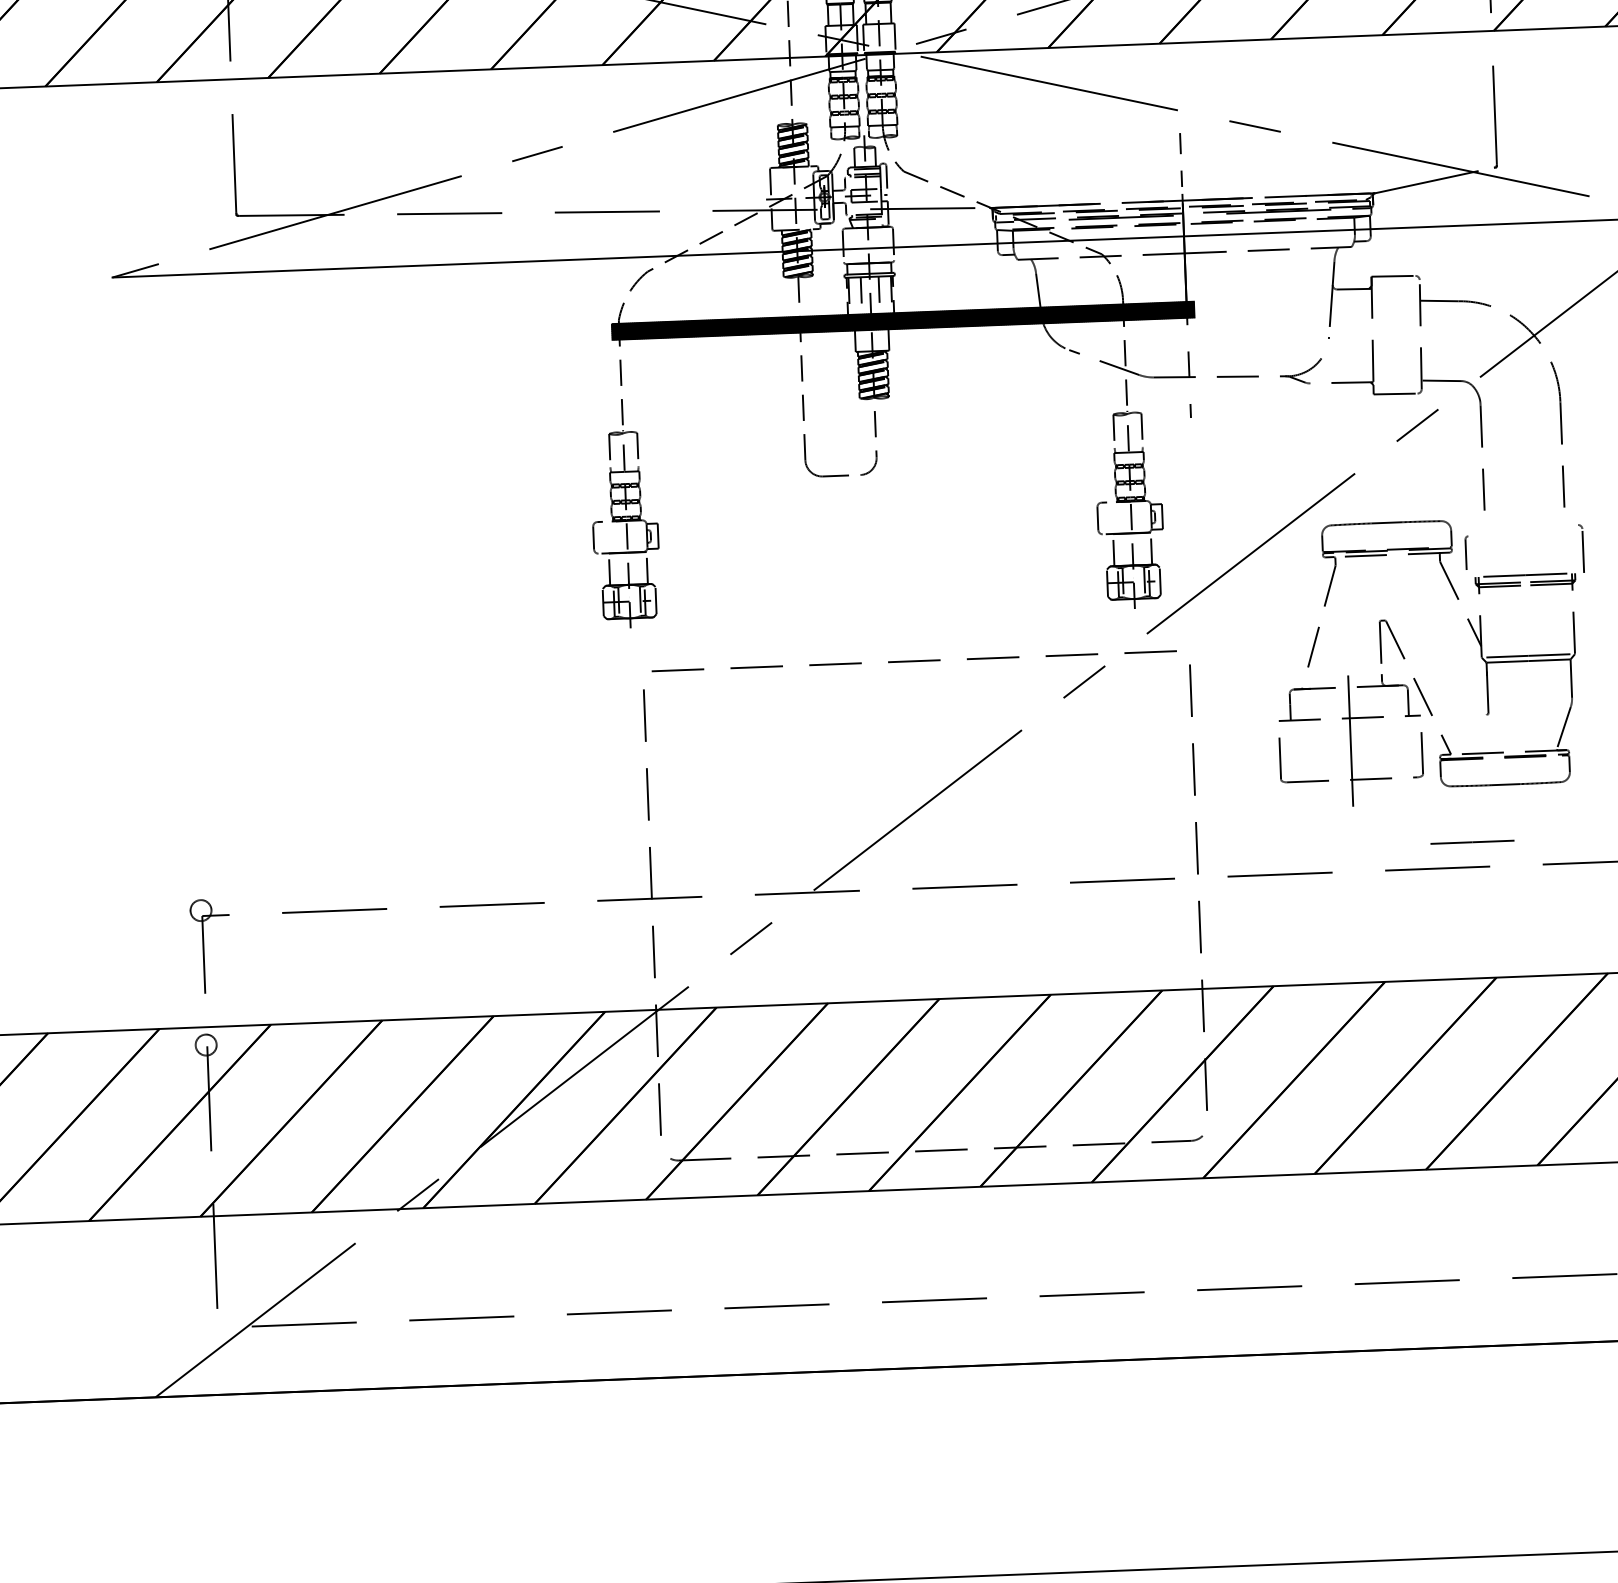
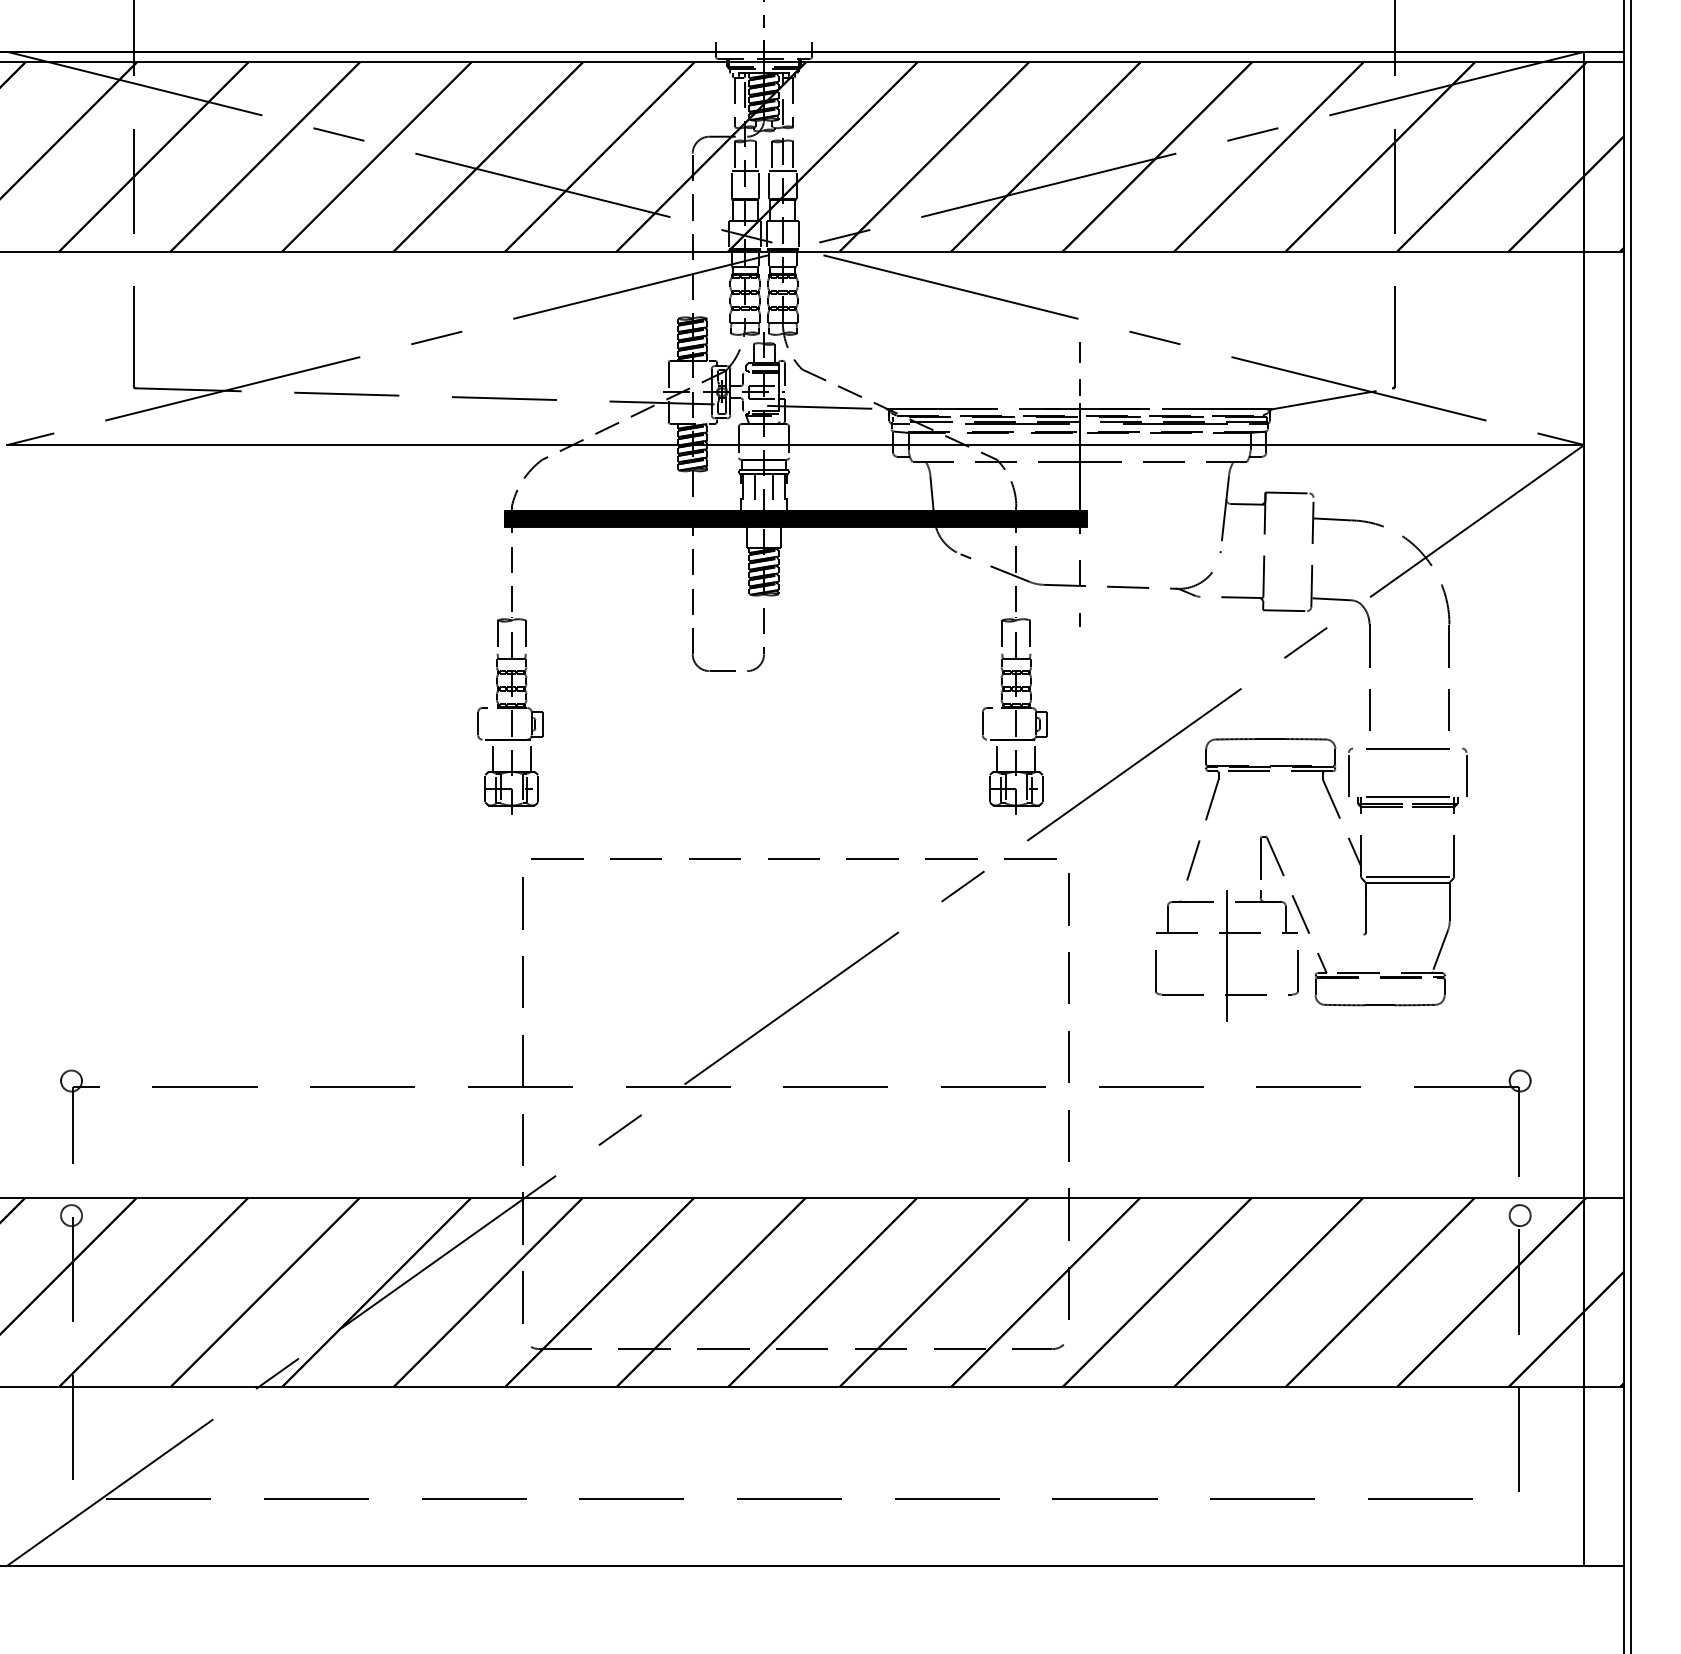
part: (1467, 552) -> (1350, 771), size x1.43
line: (1472, 842) -> (1407, 748), moved

